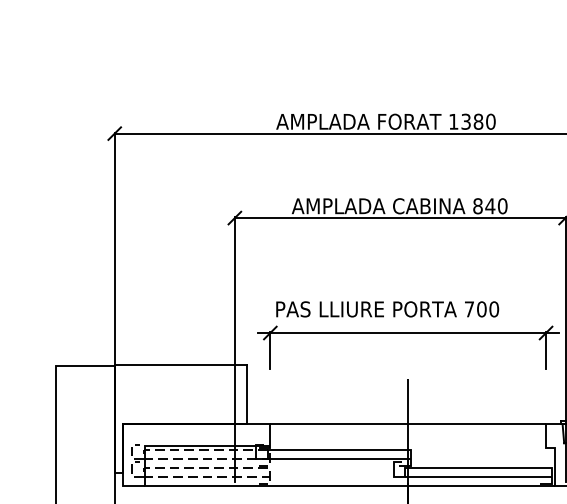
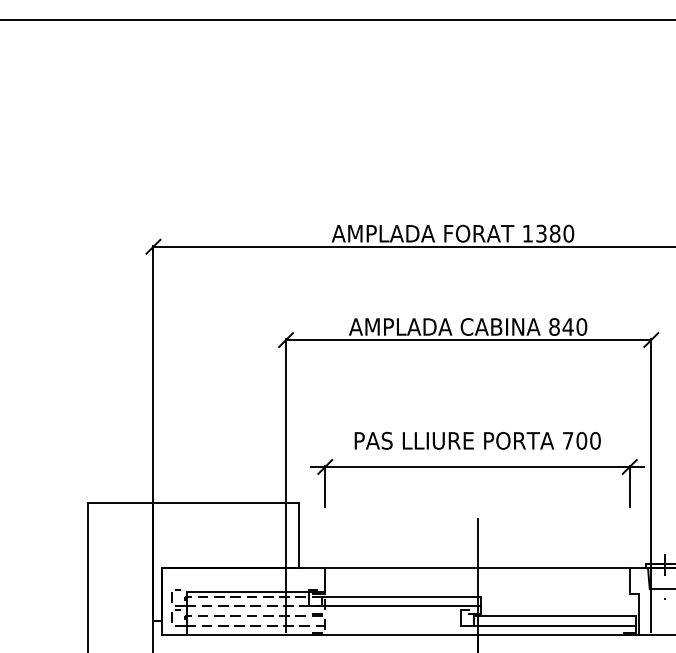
text: (387, 309) -> (477, 440), moved

